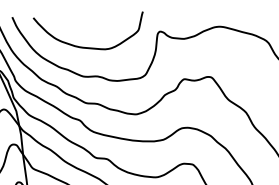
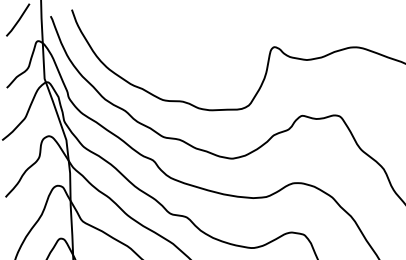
curve: (89, 47) -> (175, 60), removed

